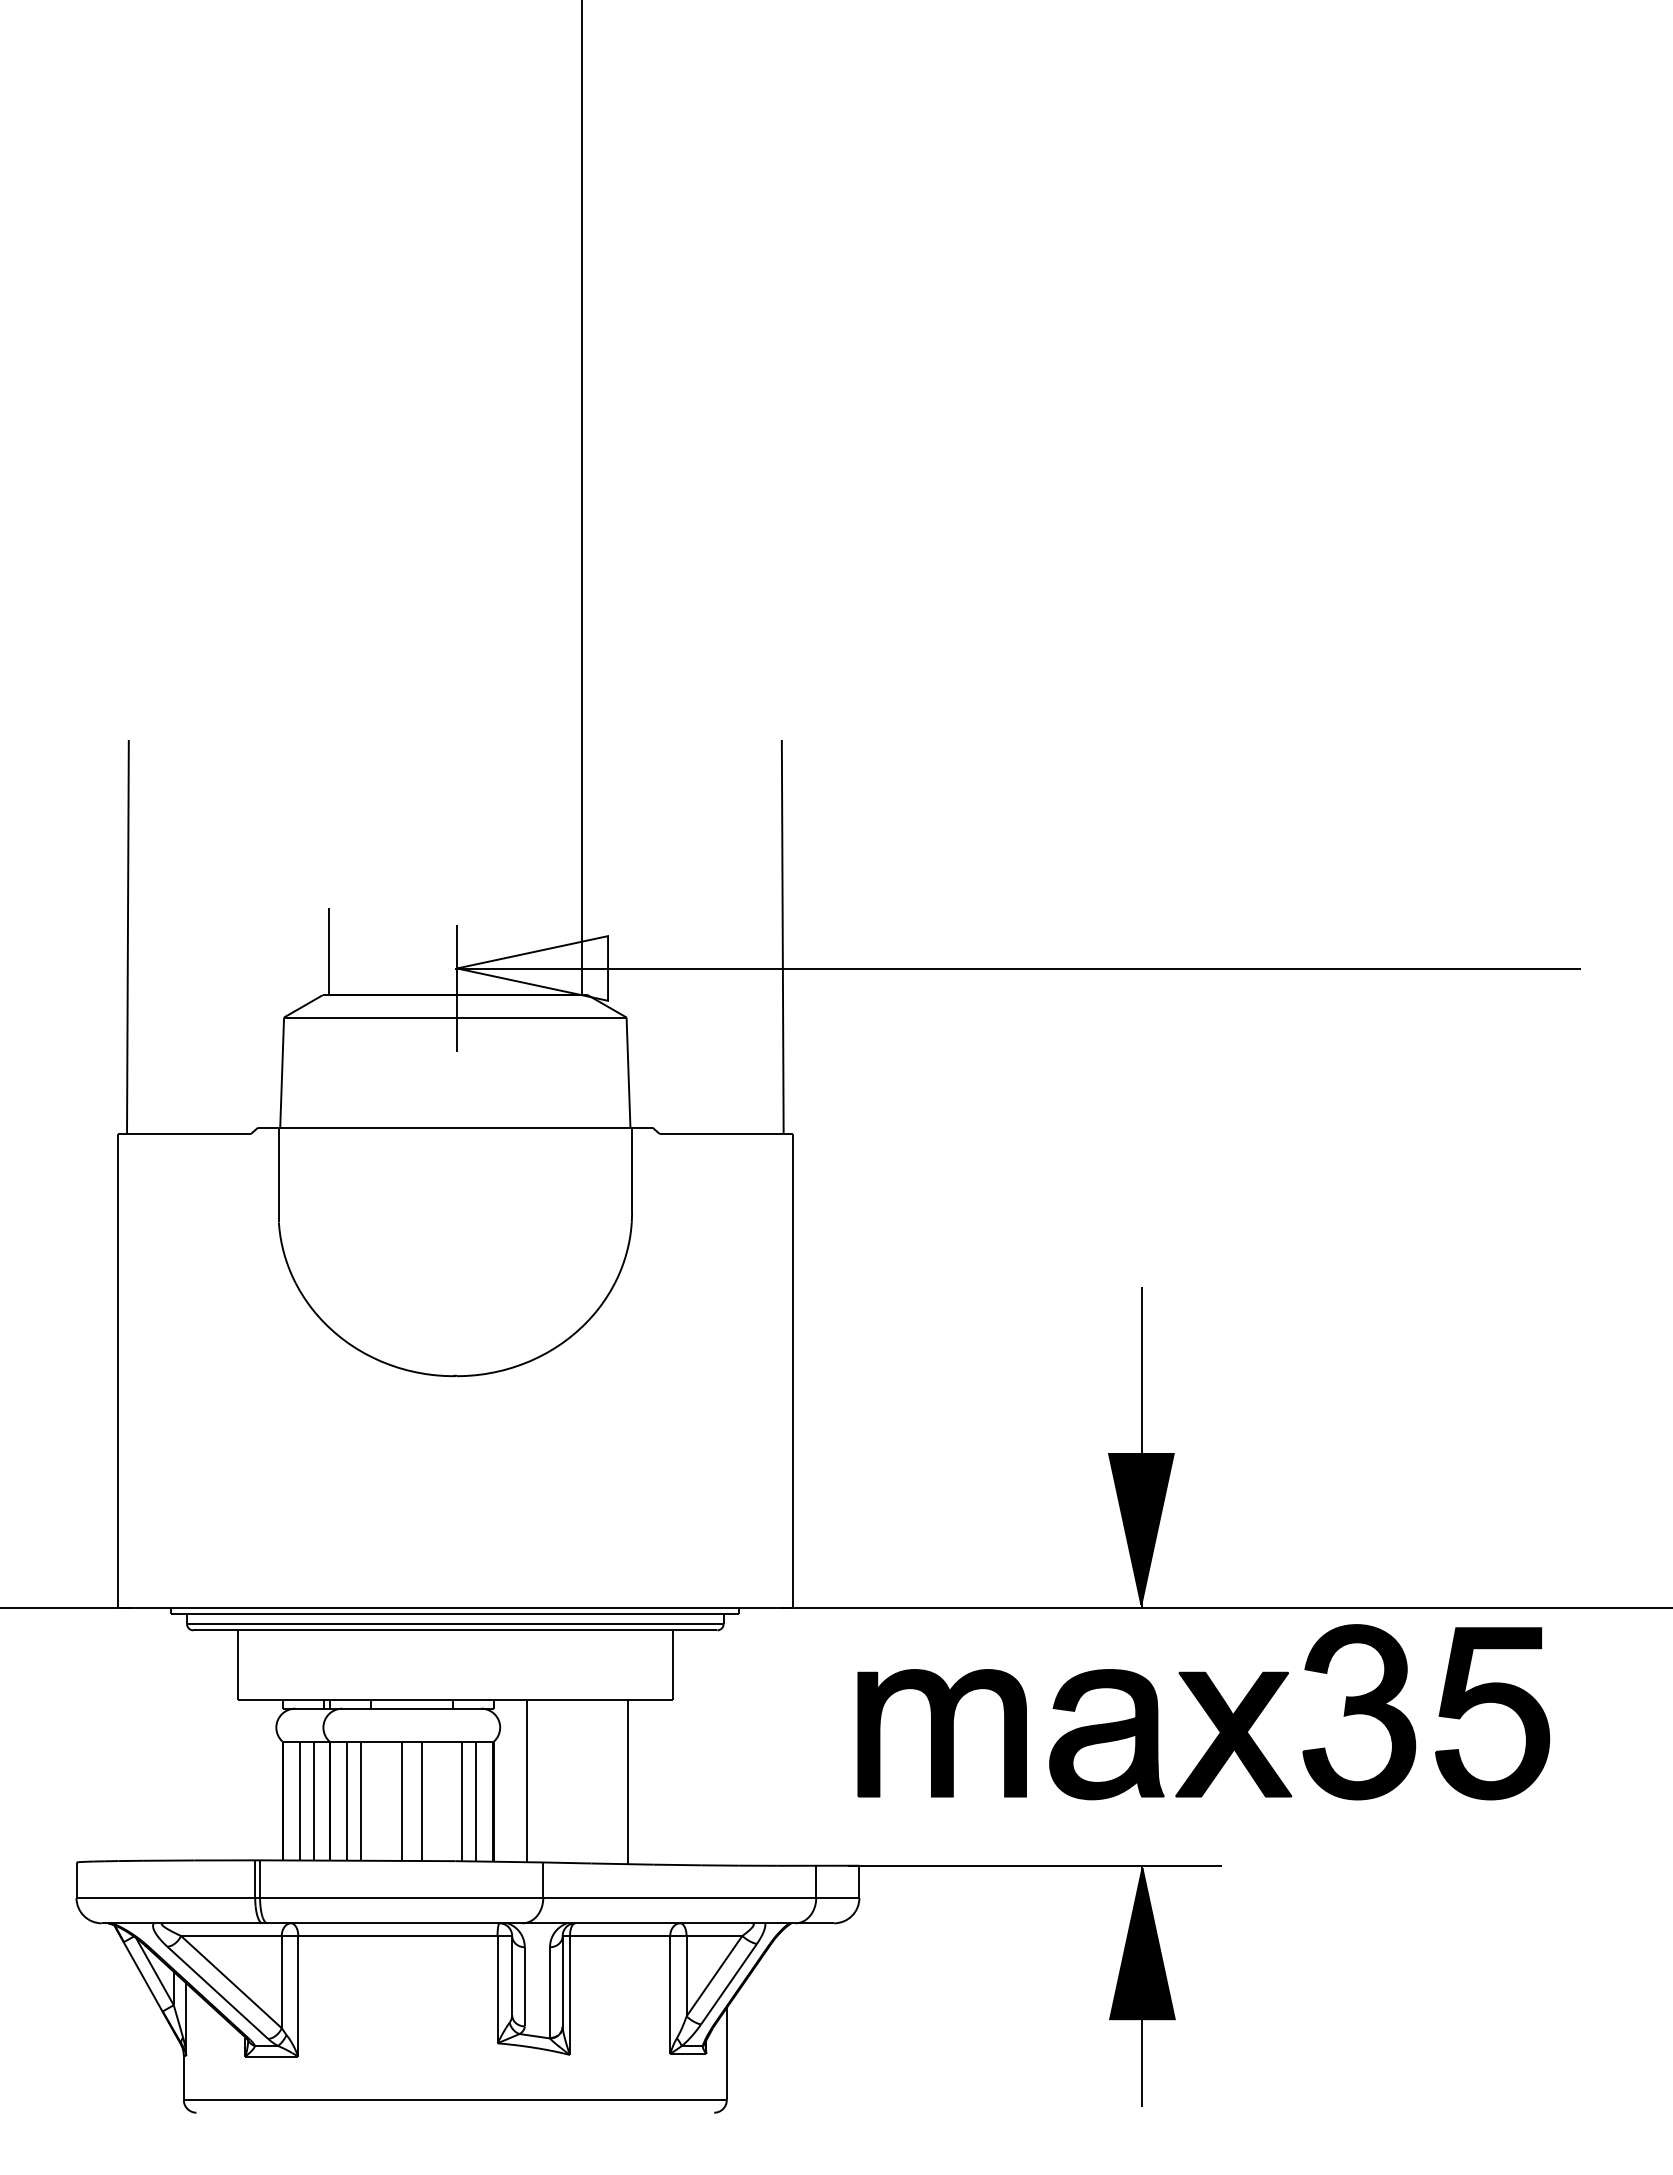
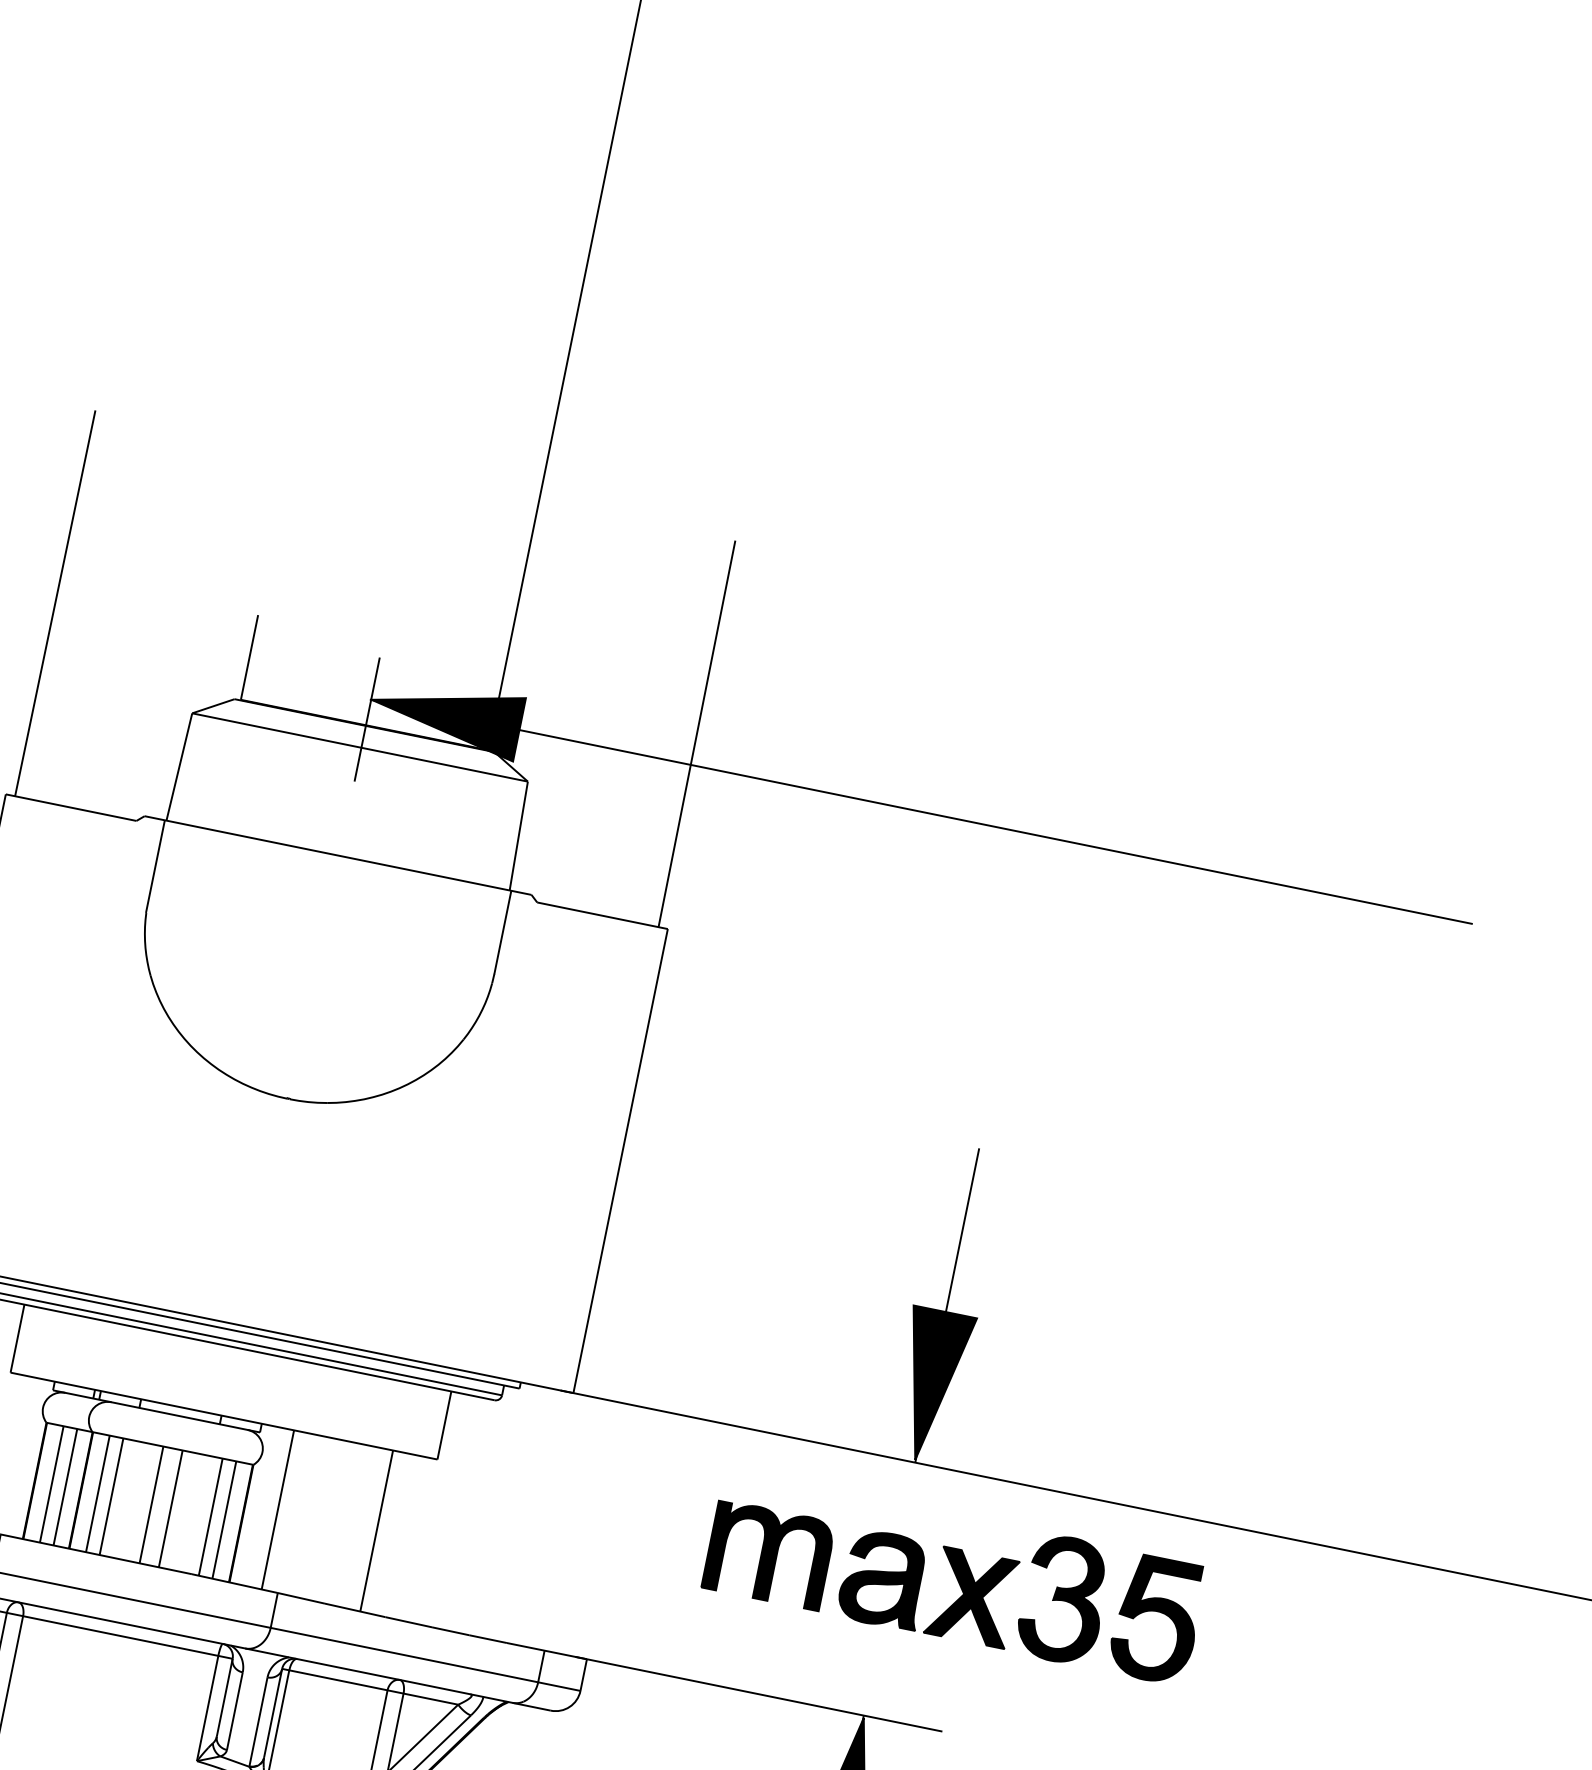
fill: (532, 968) -> (445, 714), added
part: (1203, 1712) -> (954, 1577), size x0.71

